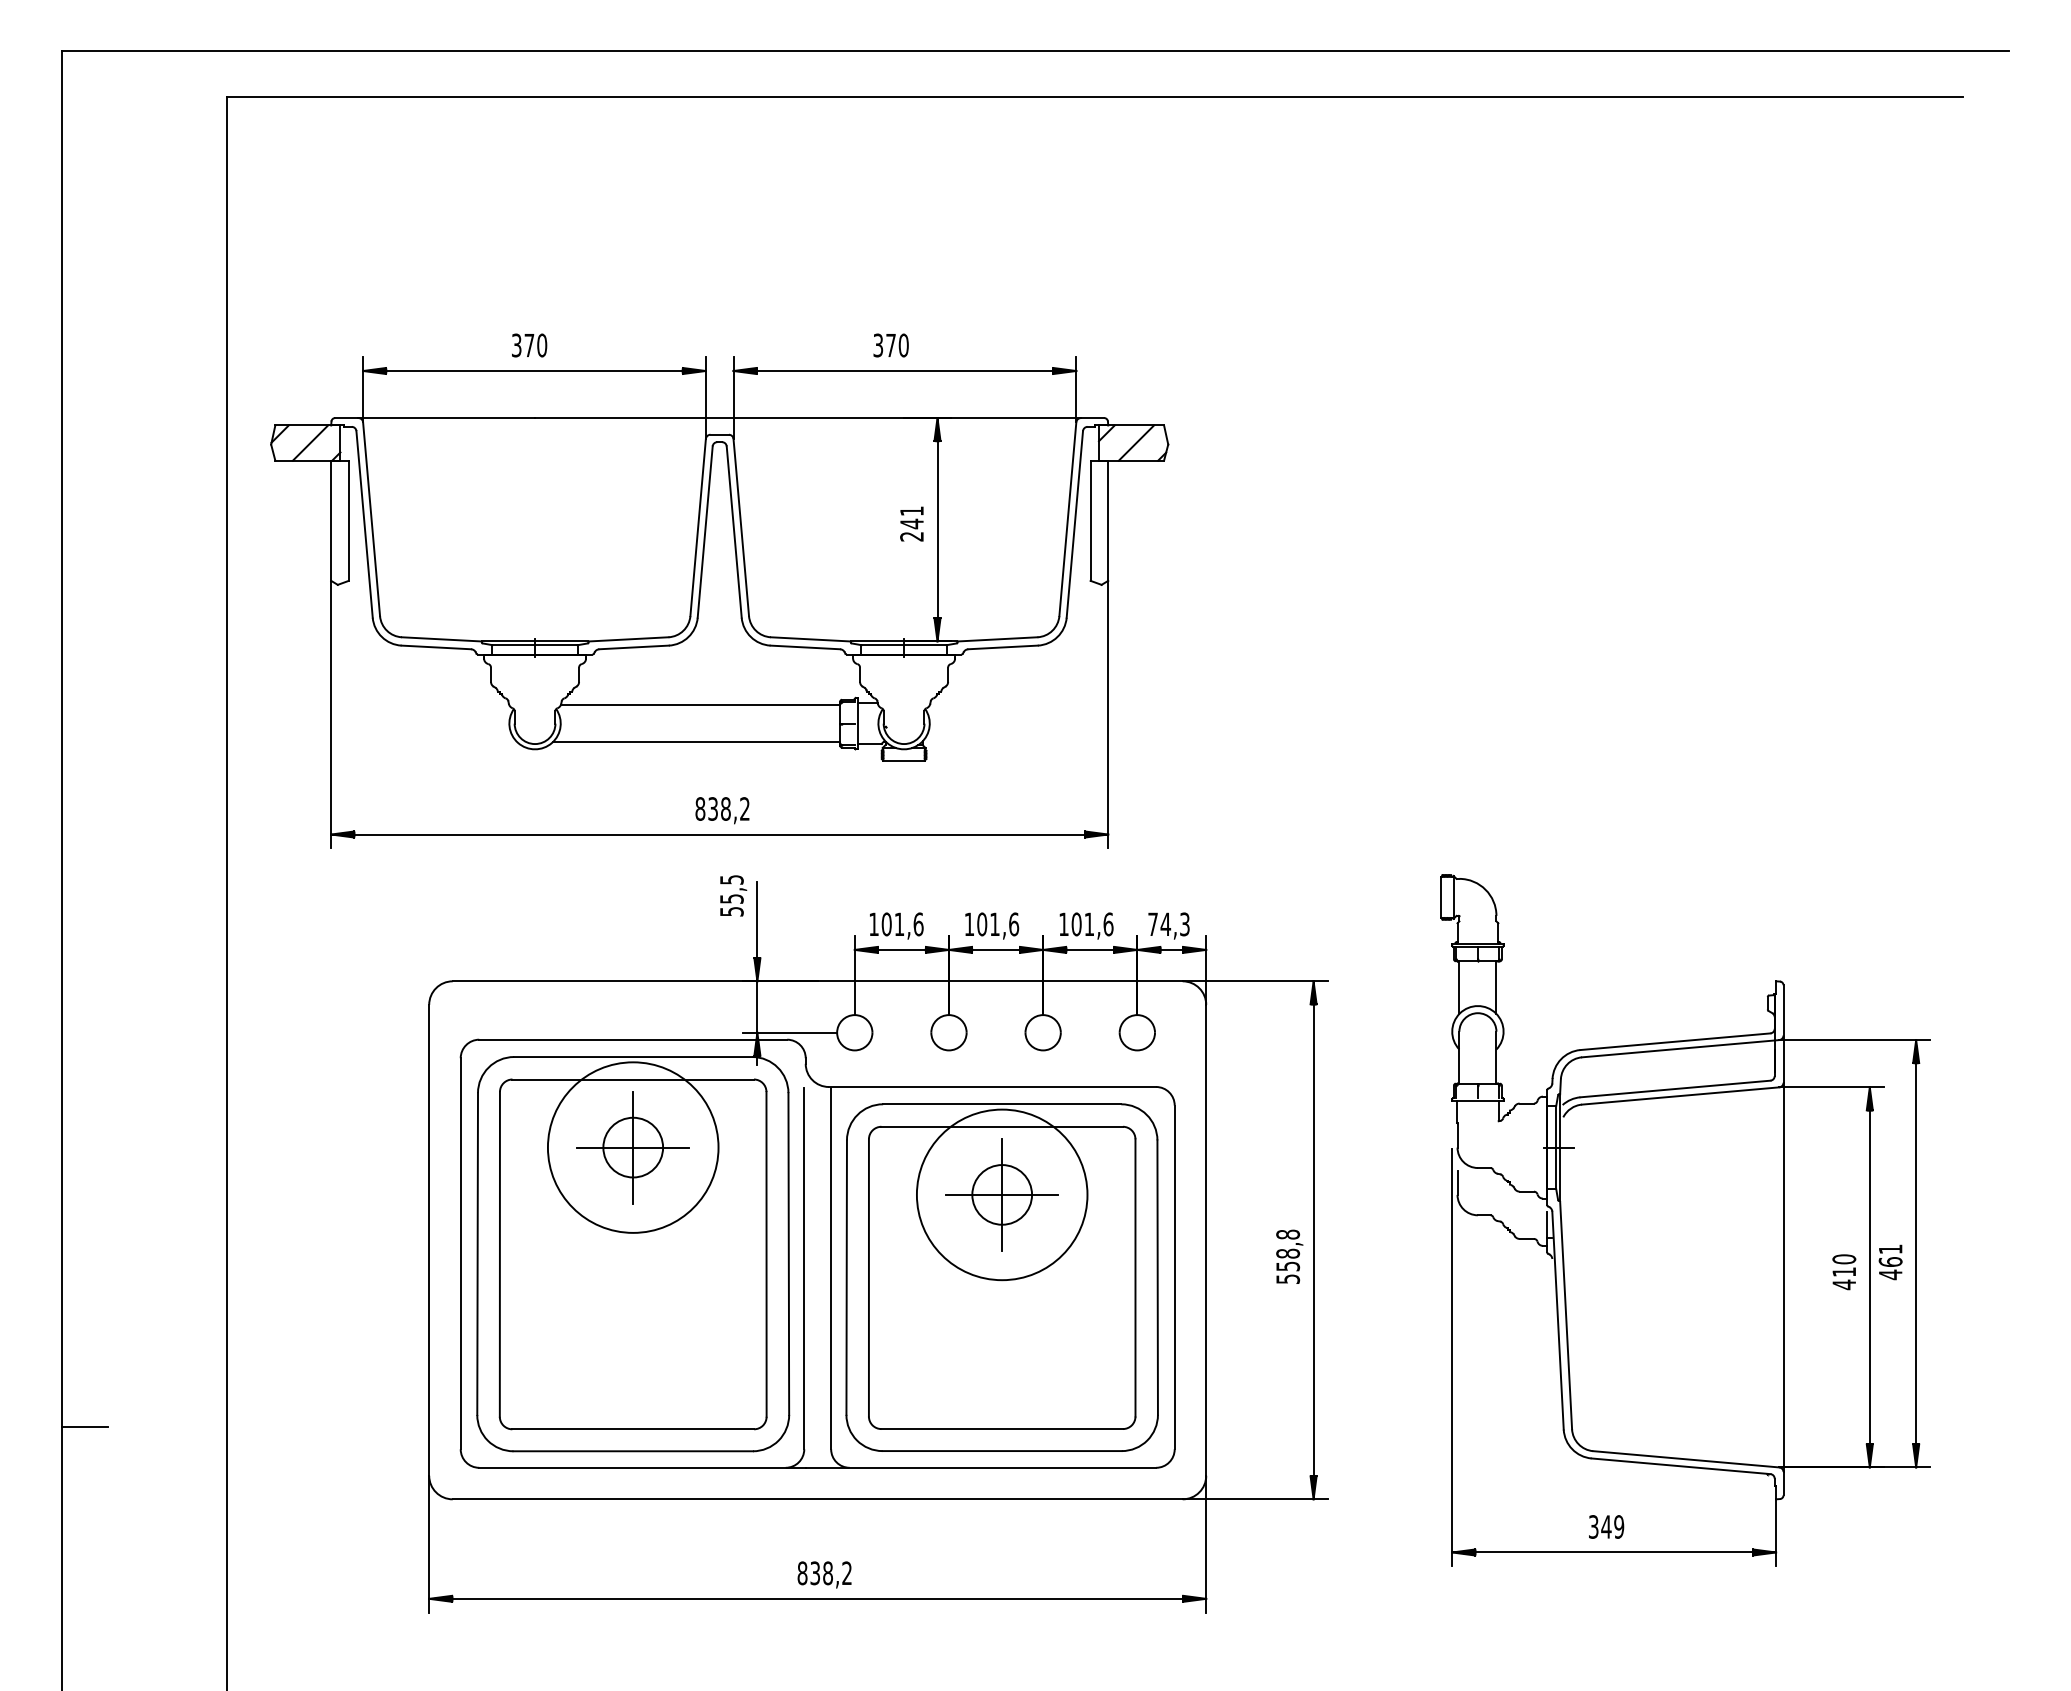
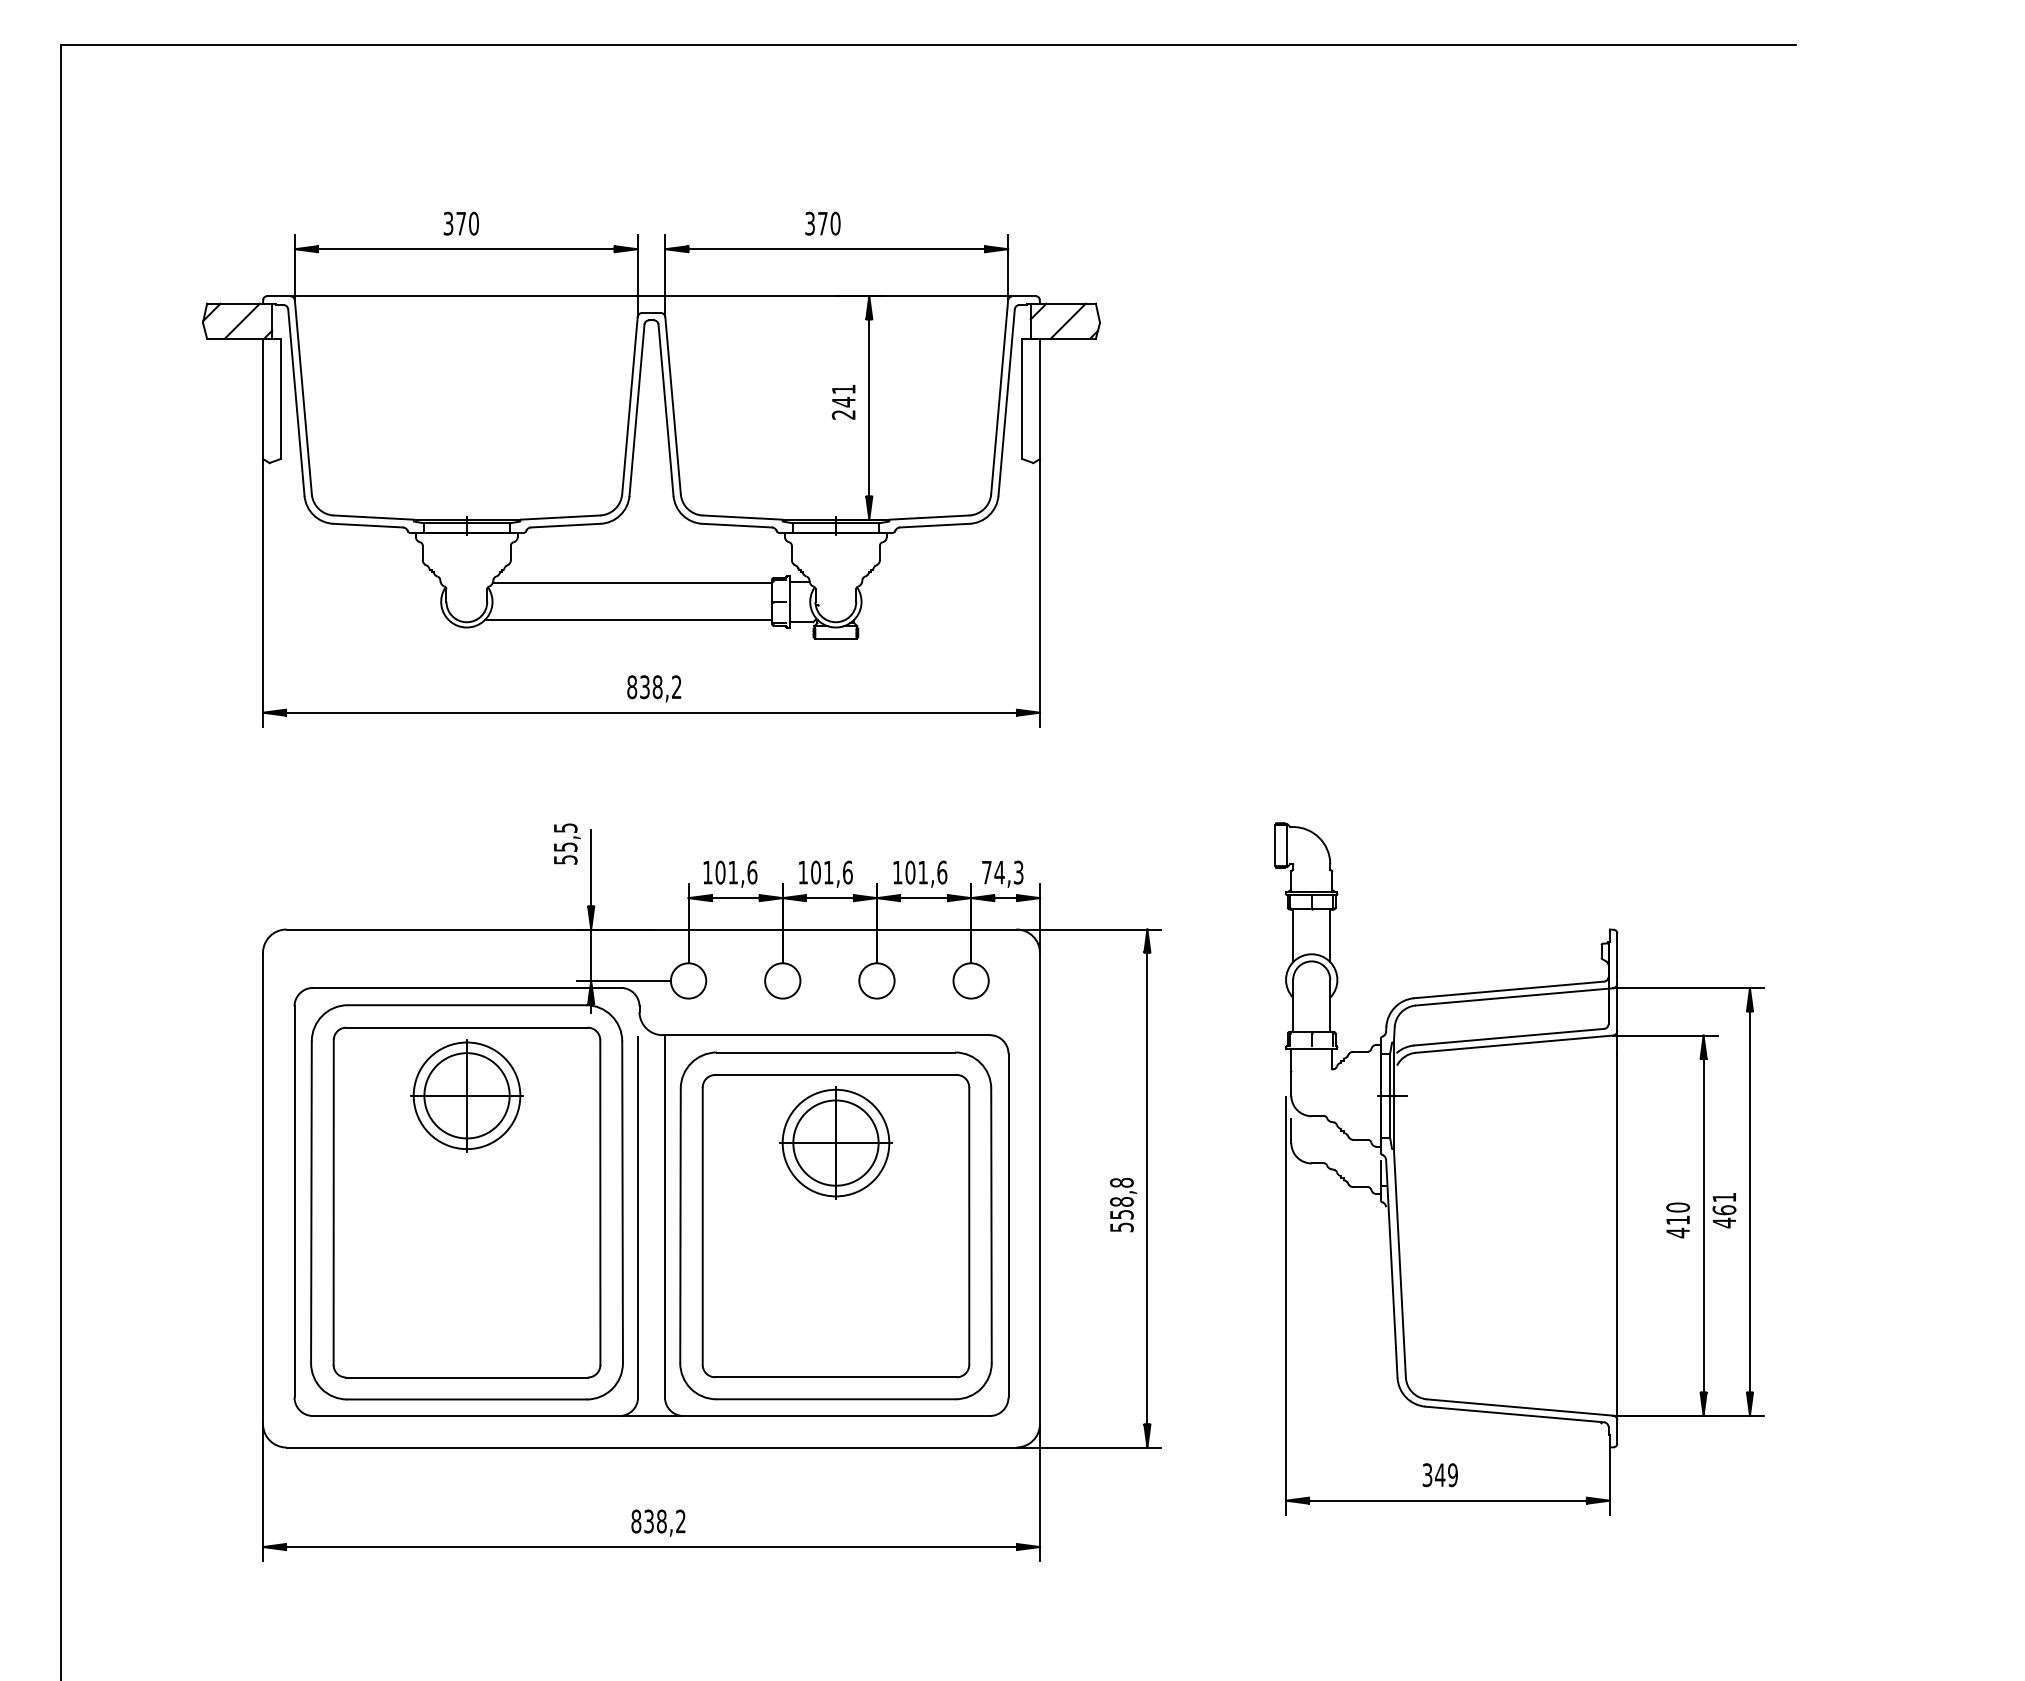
part: (719, 590) -> (651, 468), moved
circle: (632, 1147) -> (466, 1095), size x0.62
circle: (632, 1147) -> (466, 1095), size x1.43
circle: (1001, 1194) -> (835, 1142), size x0.62
circle: (1001, 1194) -> (835, 1142), size x1.43

